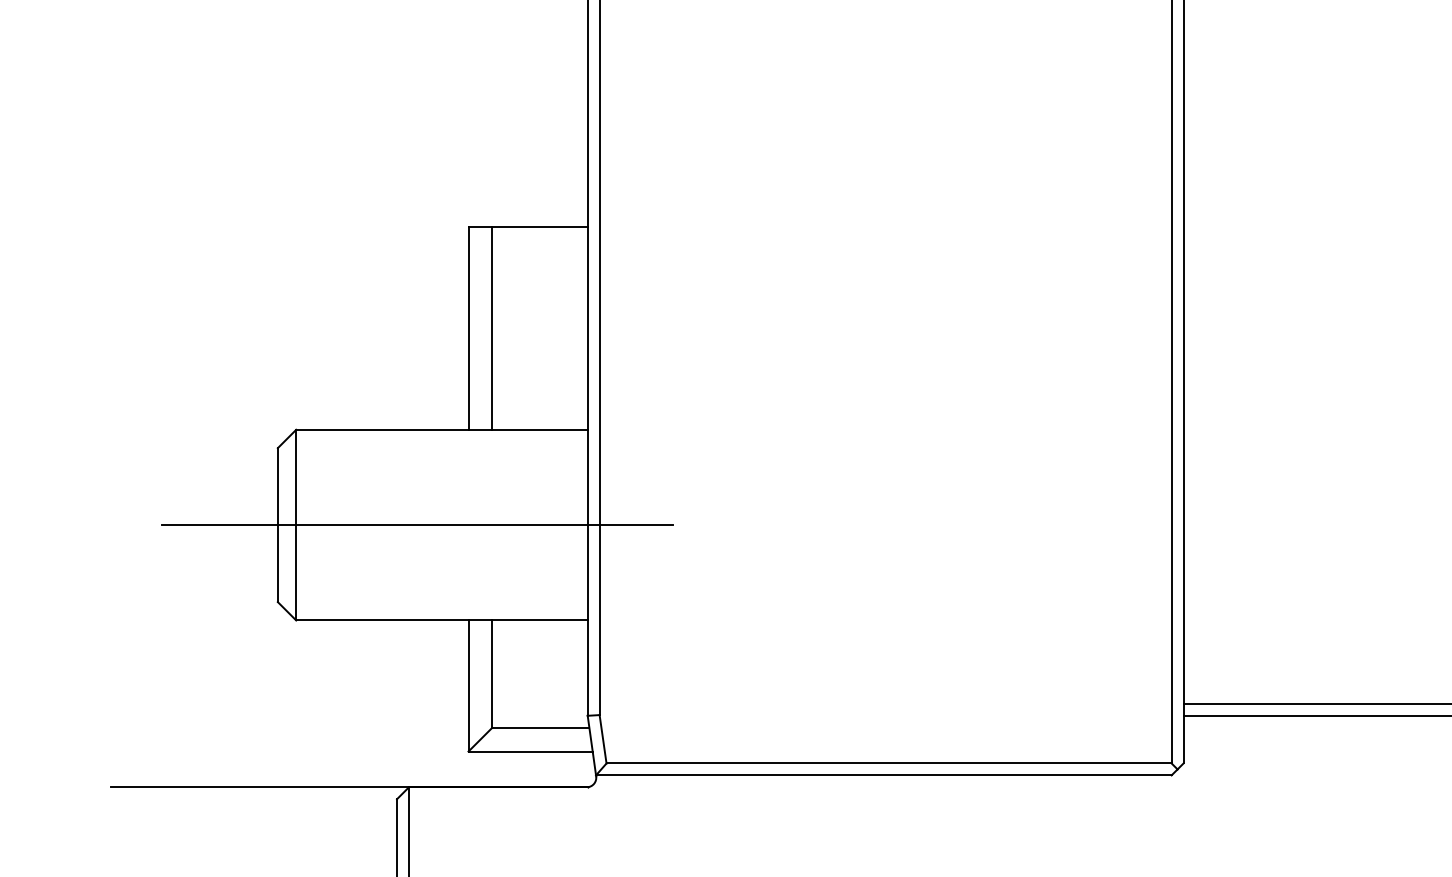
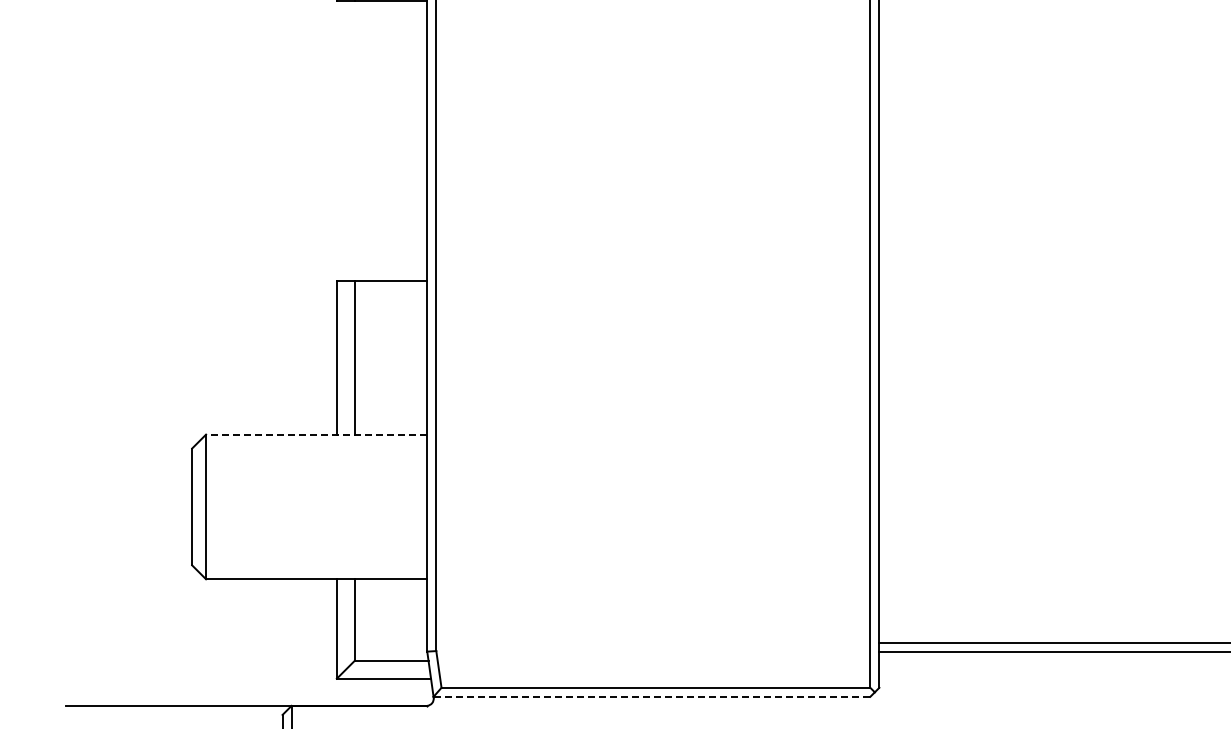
line: (441, 429) -> (316, 434), solid -> dashed
line: (418, 524) -> (298, 506), removed
line: (883, 774) -> (651, 696), solid -> dashed

